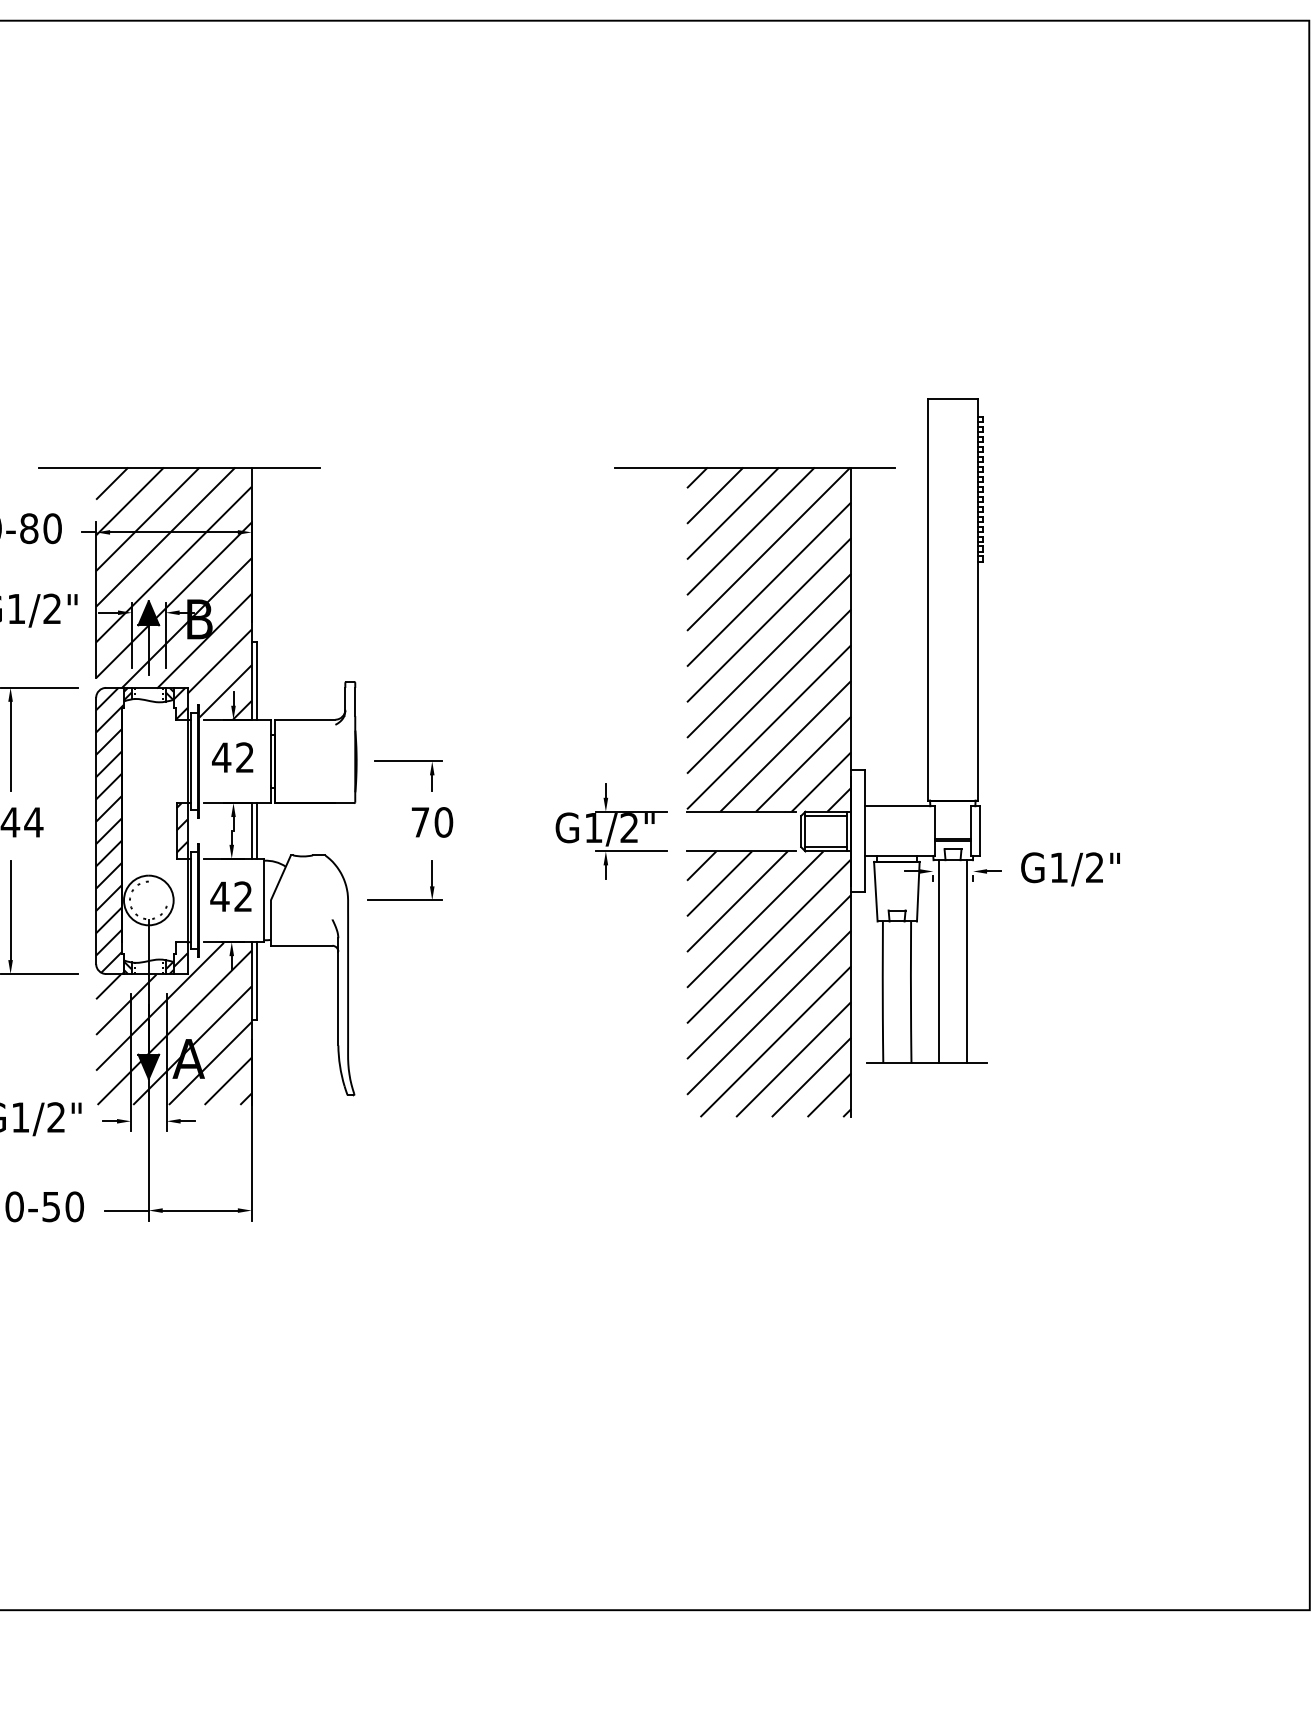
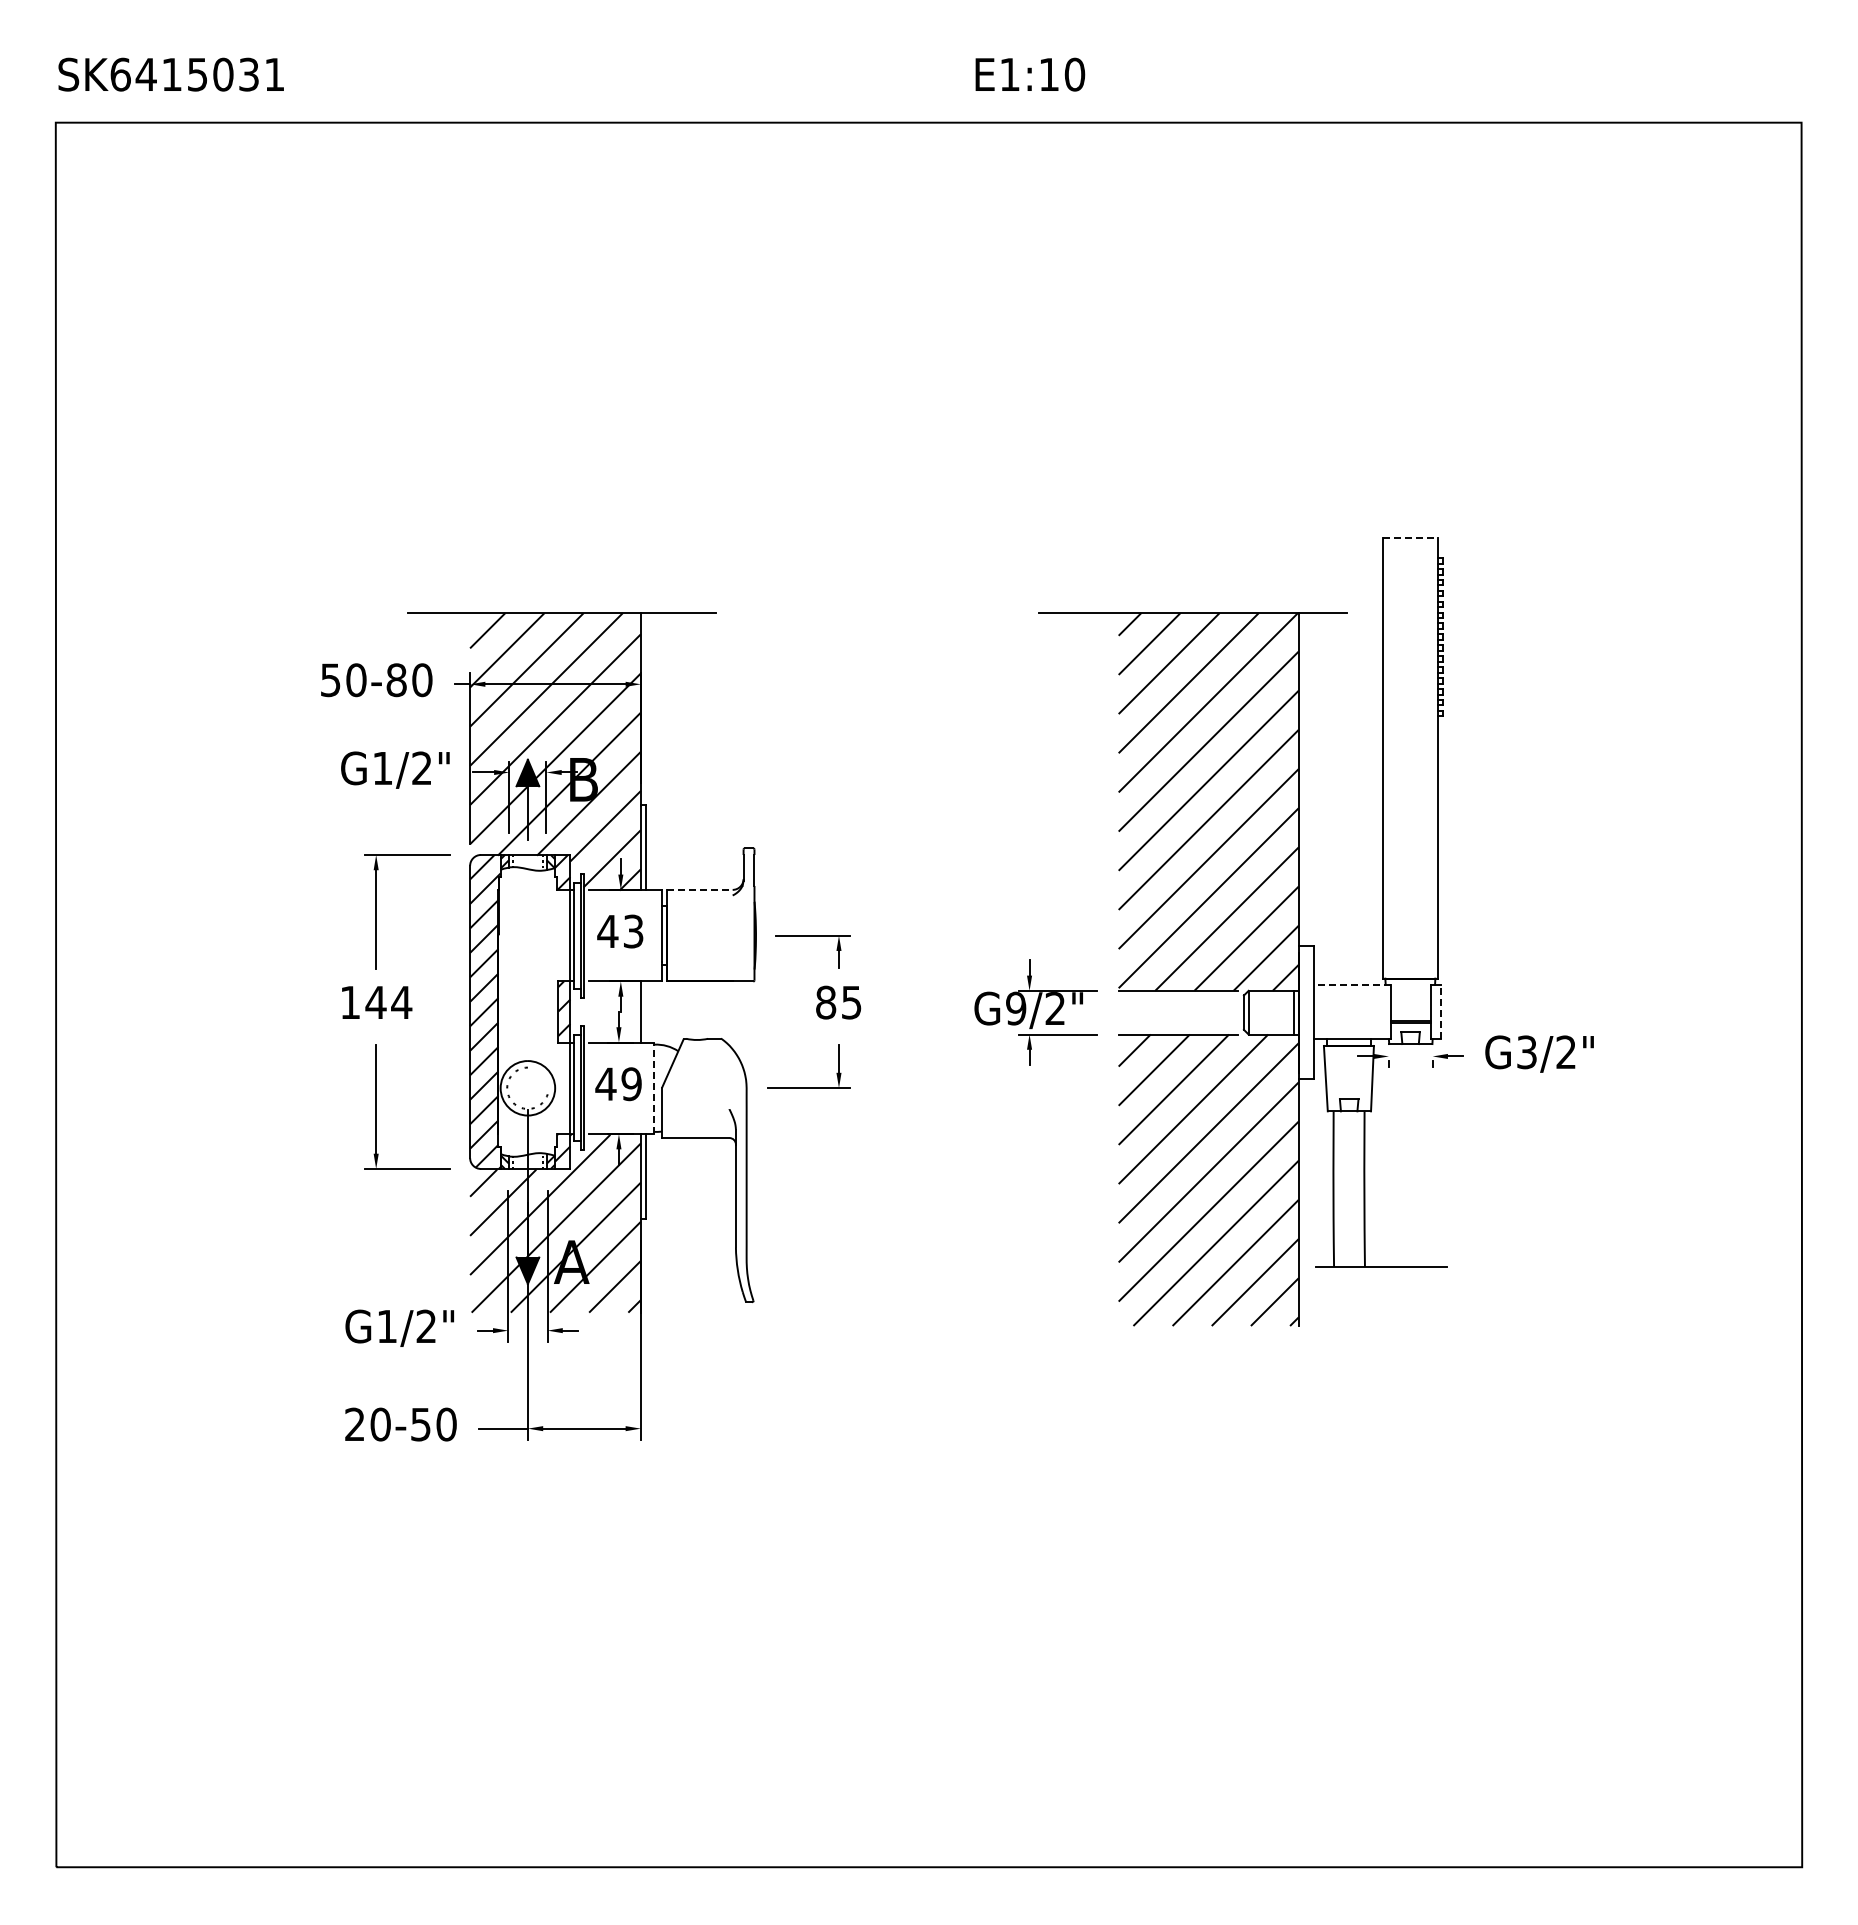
line: (952, 399) -> (1410, 538), solid -> dashed
line: (305, 719) -> (699, 889), solid -> dashed
text: (245, 757) -> (633, 931), 42 -> 43
line: (899, 805) -> (1351, 984), solid -> dashed
line: (826, 815) -> (1271, 995), removed
text: (431, 822) -> (838, 1002), 70 -> 85
text: (593, 827) -> (1016, 1008), G1/2" -> G9/2"
line: (256, 830) -> (646, 1011), removed
line: (980, 830) -> (1440, 1011), solid -> dashed
line: (826, 846) -> (1271, 1029), removed
text: (1058, 867) -> (1526, 1052), G1/2" -> G3/2"
text: (243, 897) -> (631, 1084), 42 -> 49
line: (264, 900) -> (654, 1088), solid -> dashed
line: (939, 961) -> (1395, 1155), removed
line: (967, 961) -> (1426, 1155), removed

